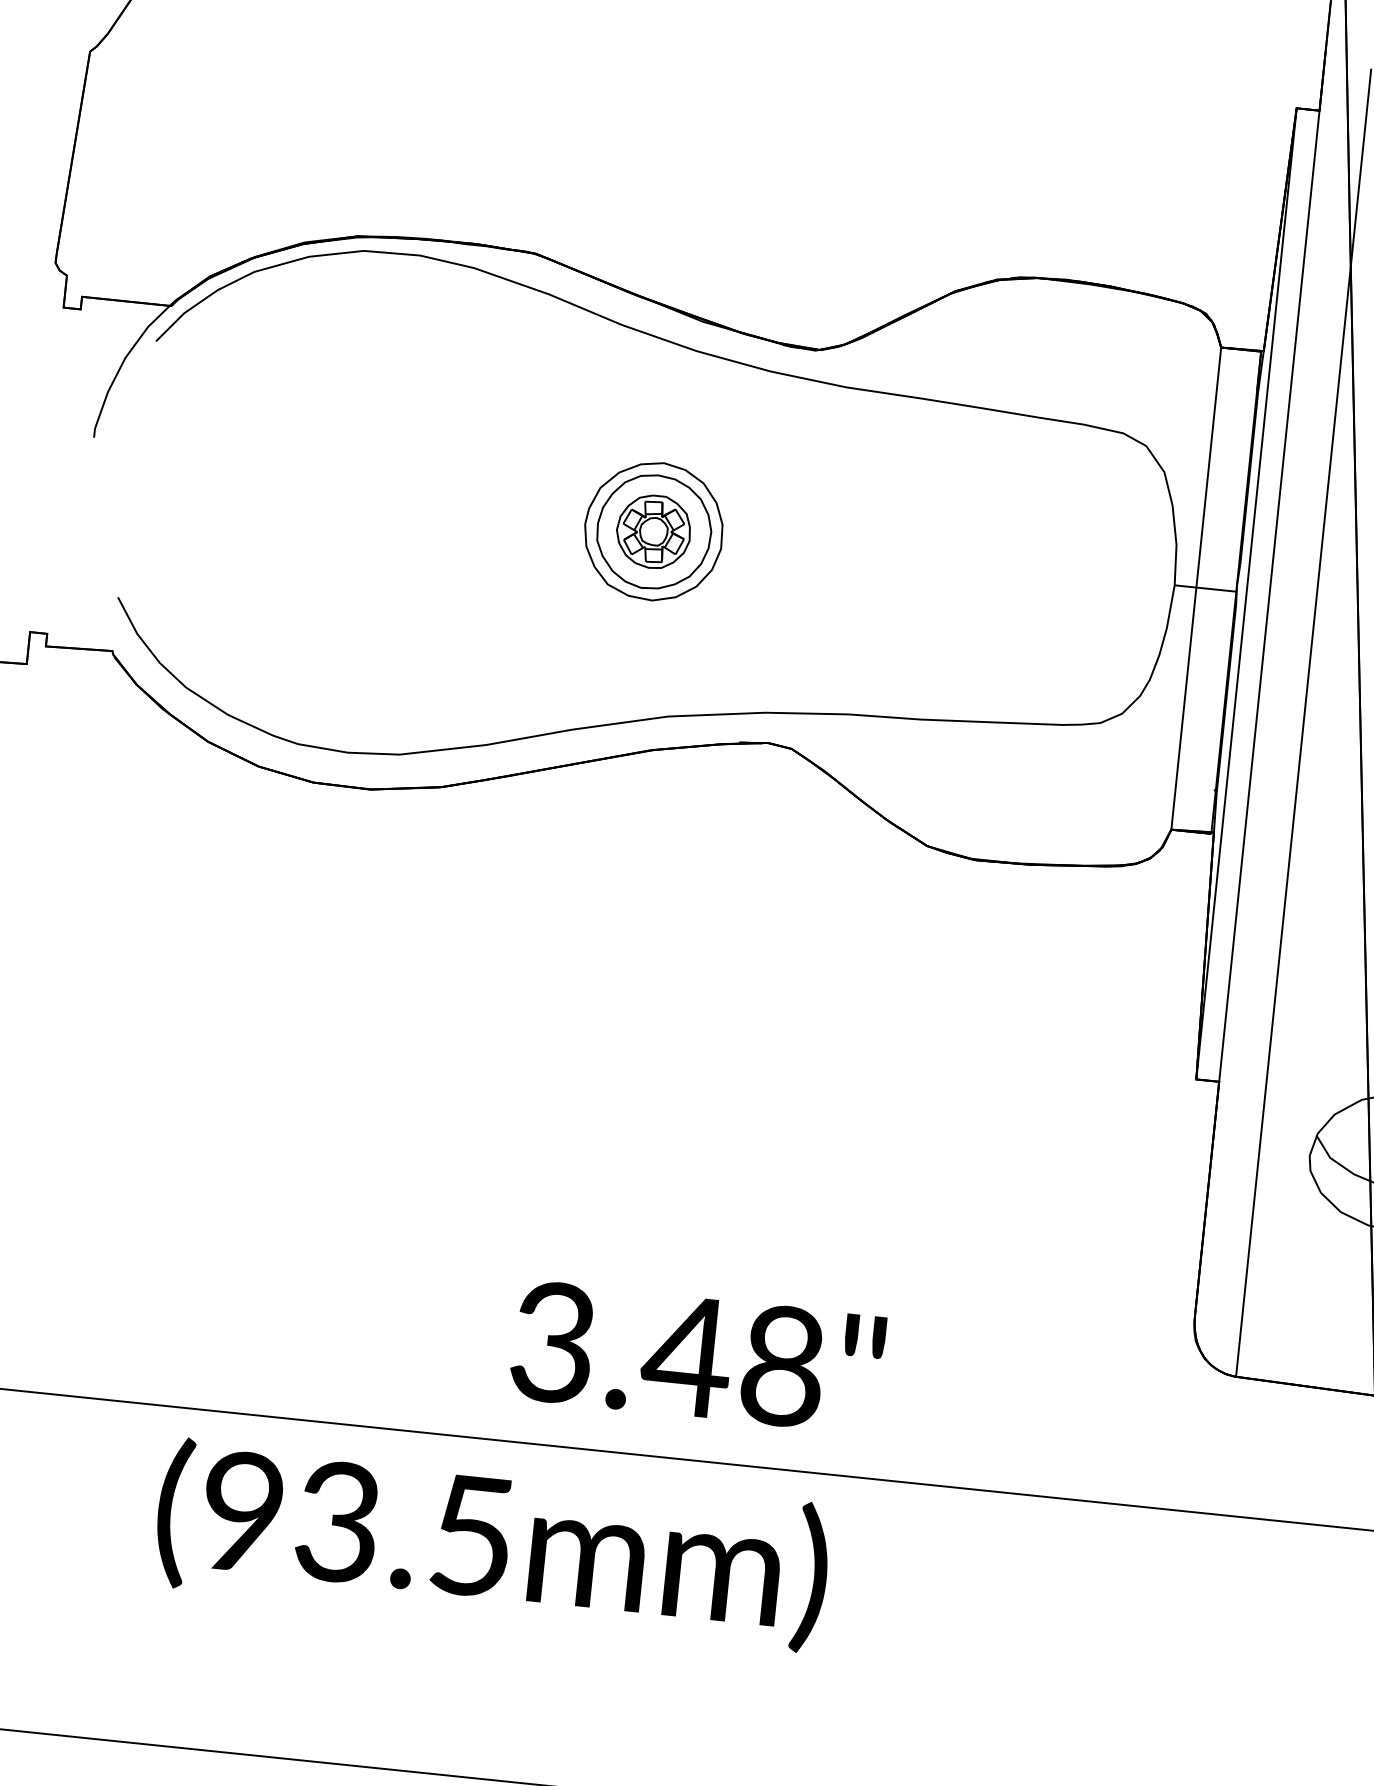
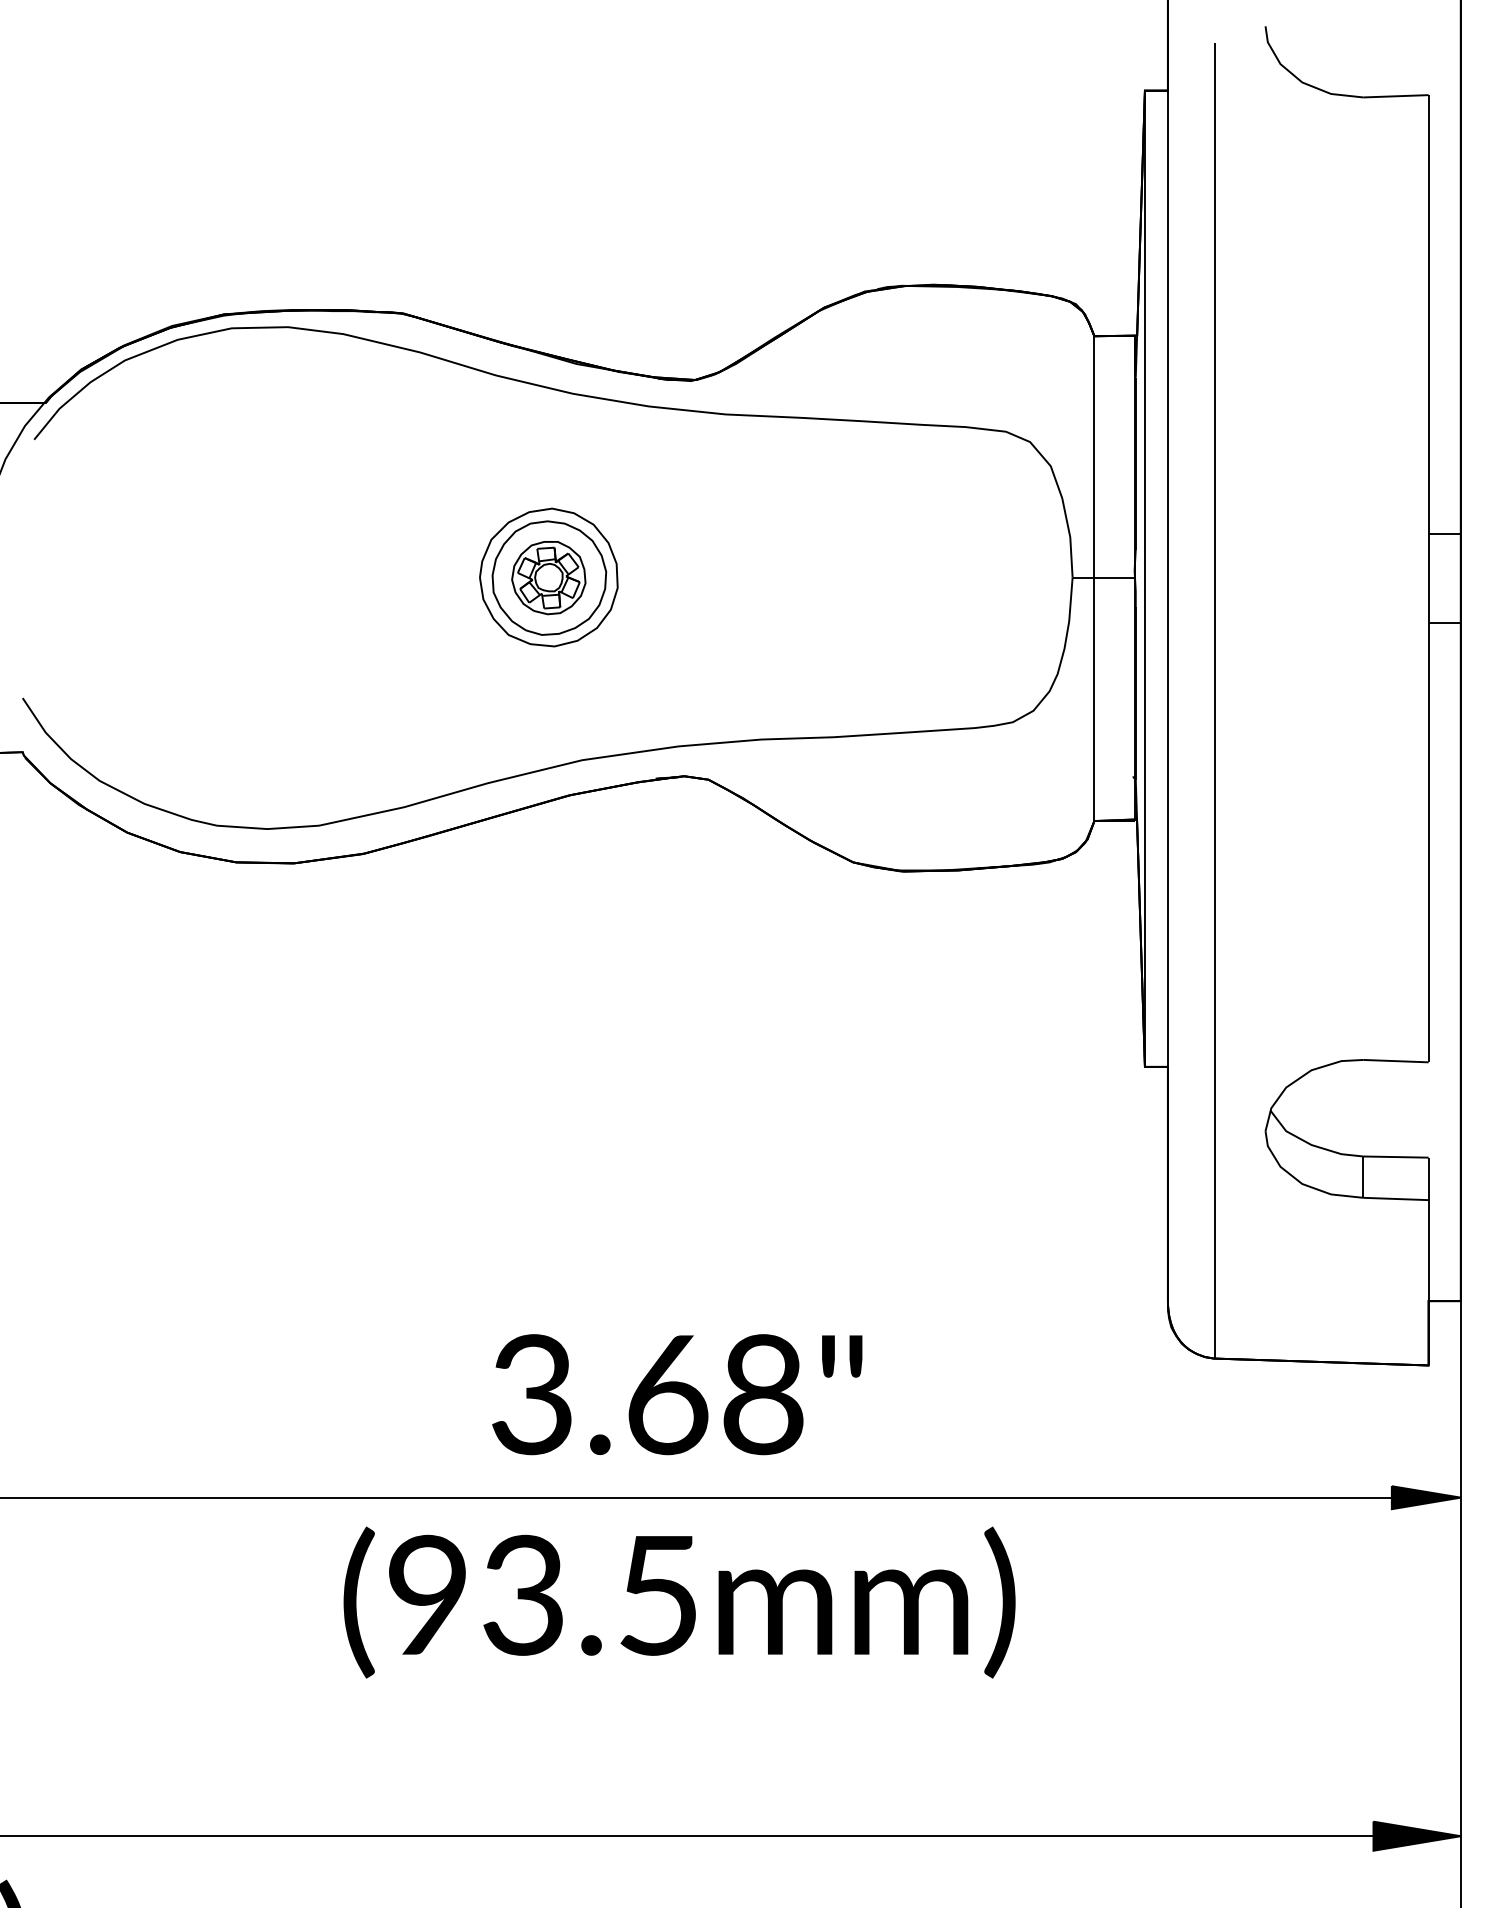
text: (685, 1357) -> (665, 1395), 3.48" -> 3.68"
text: (492, 1545) -> (679, 1602), moved

